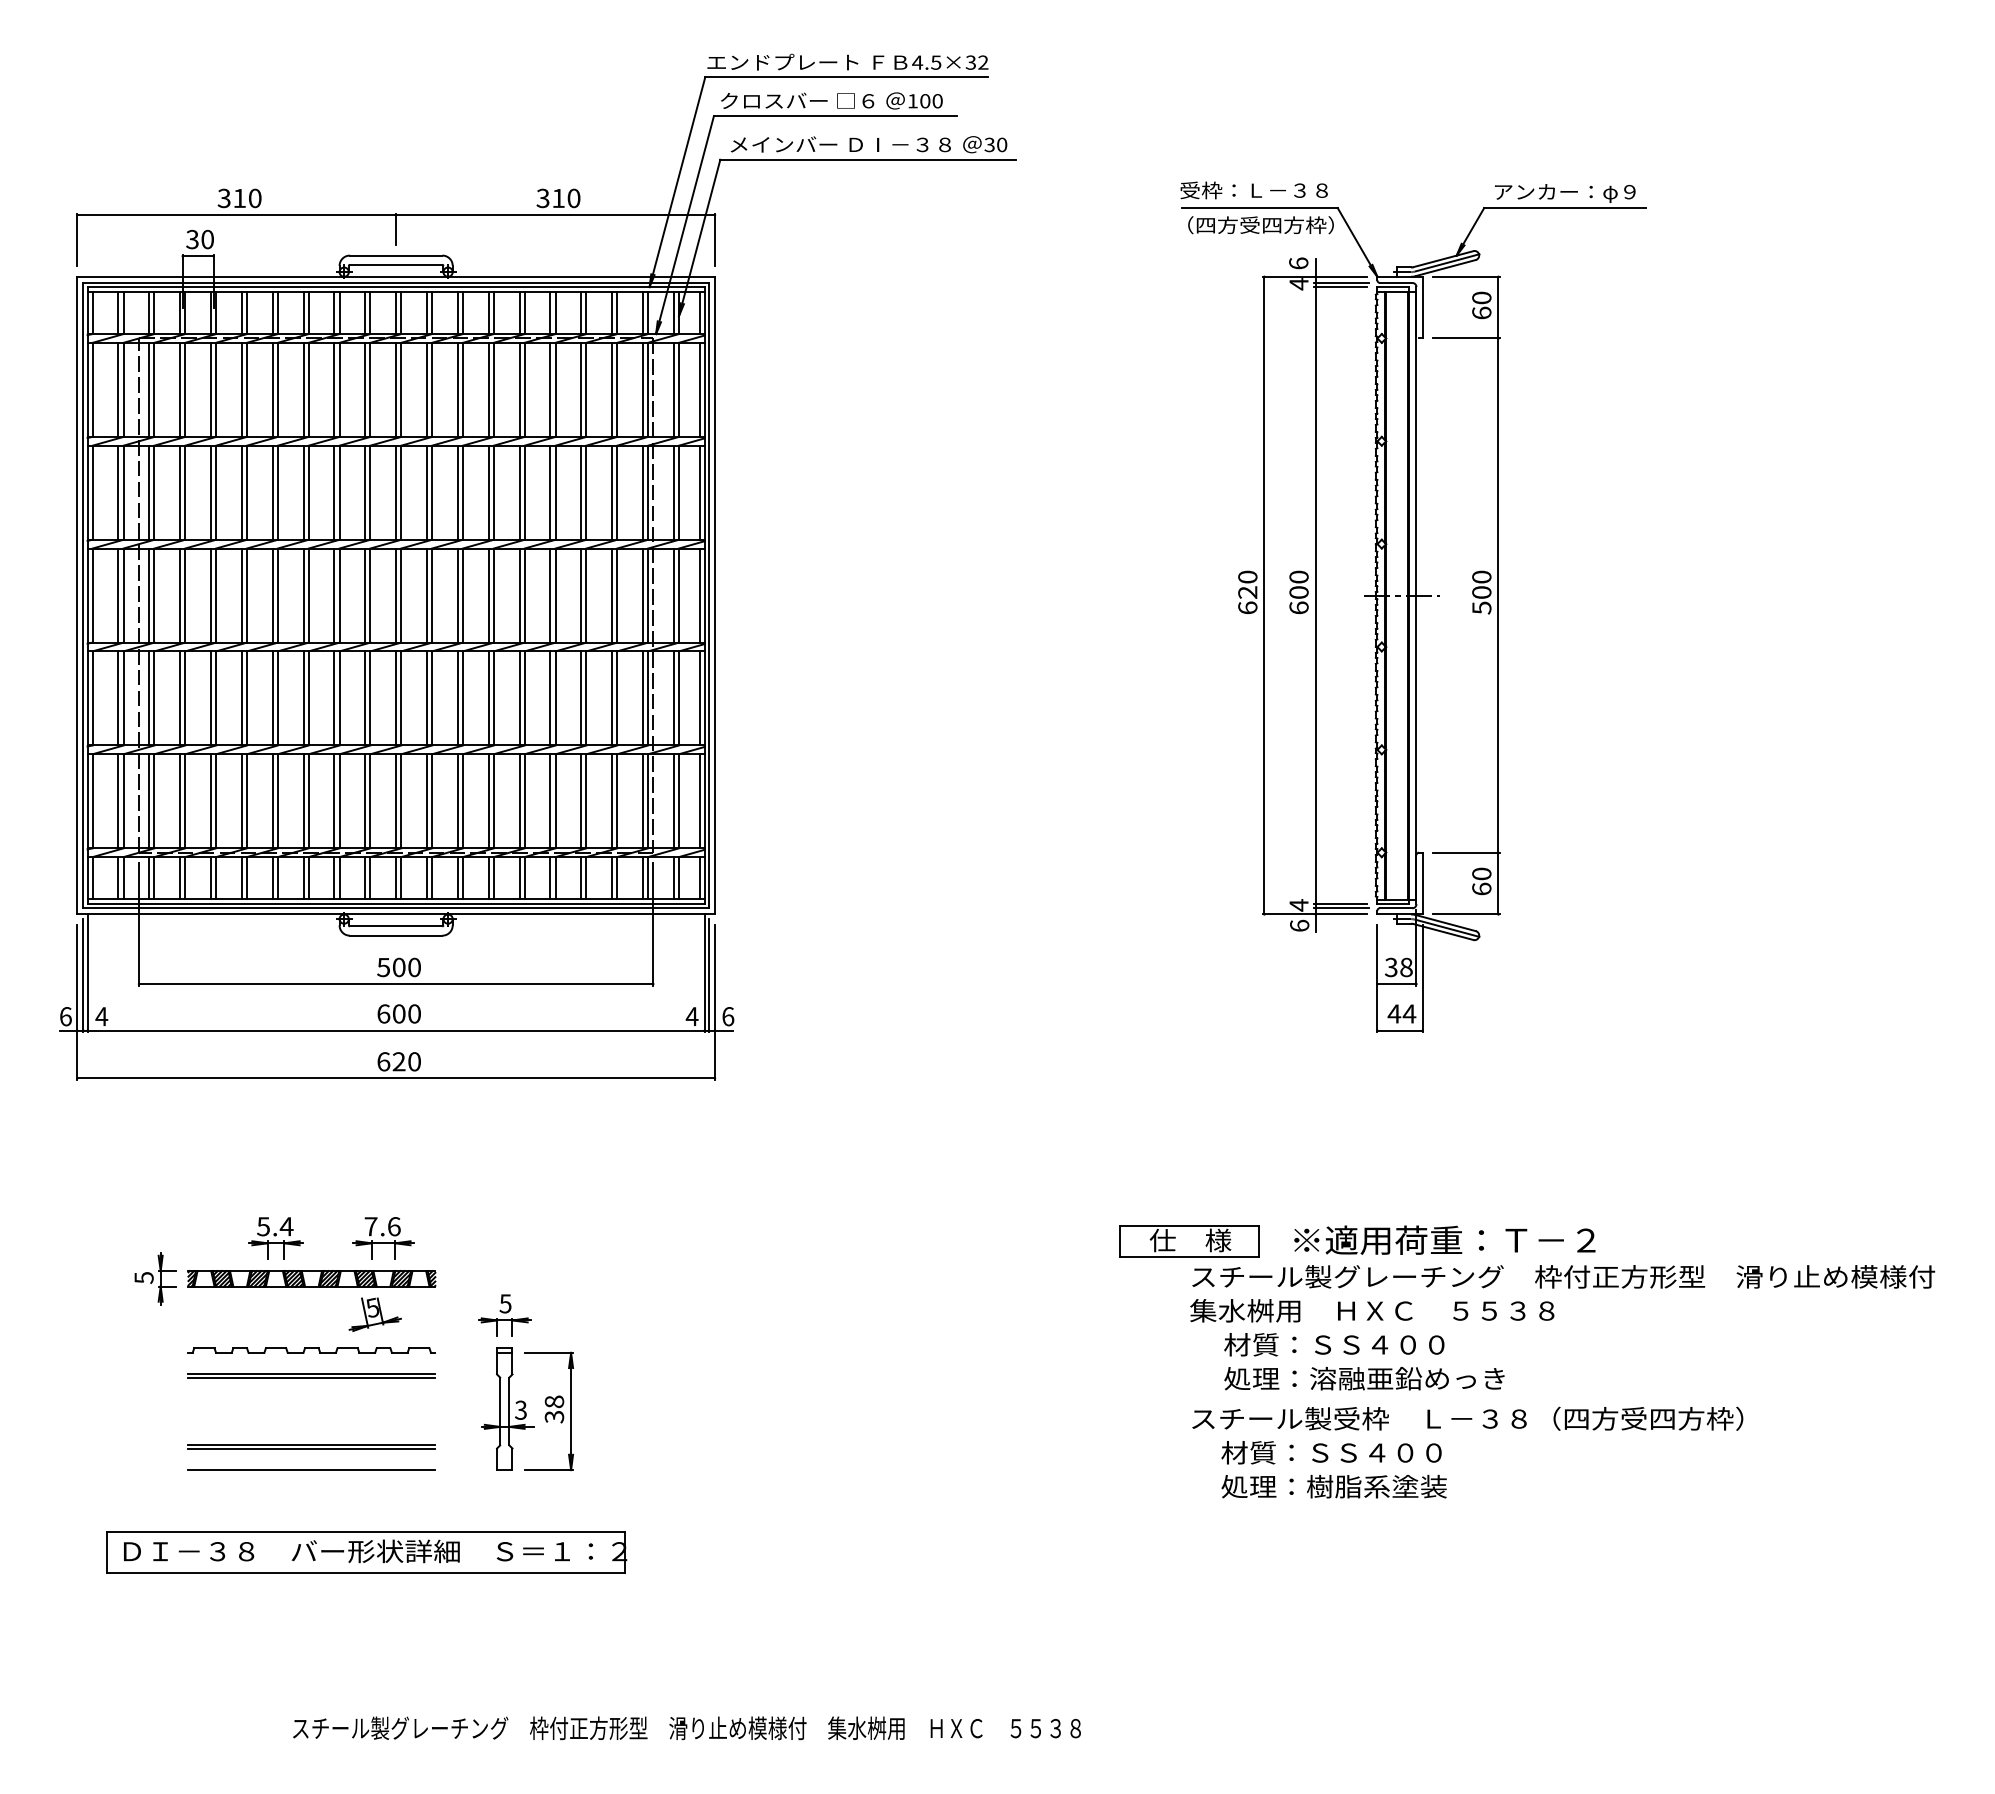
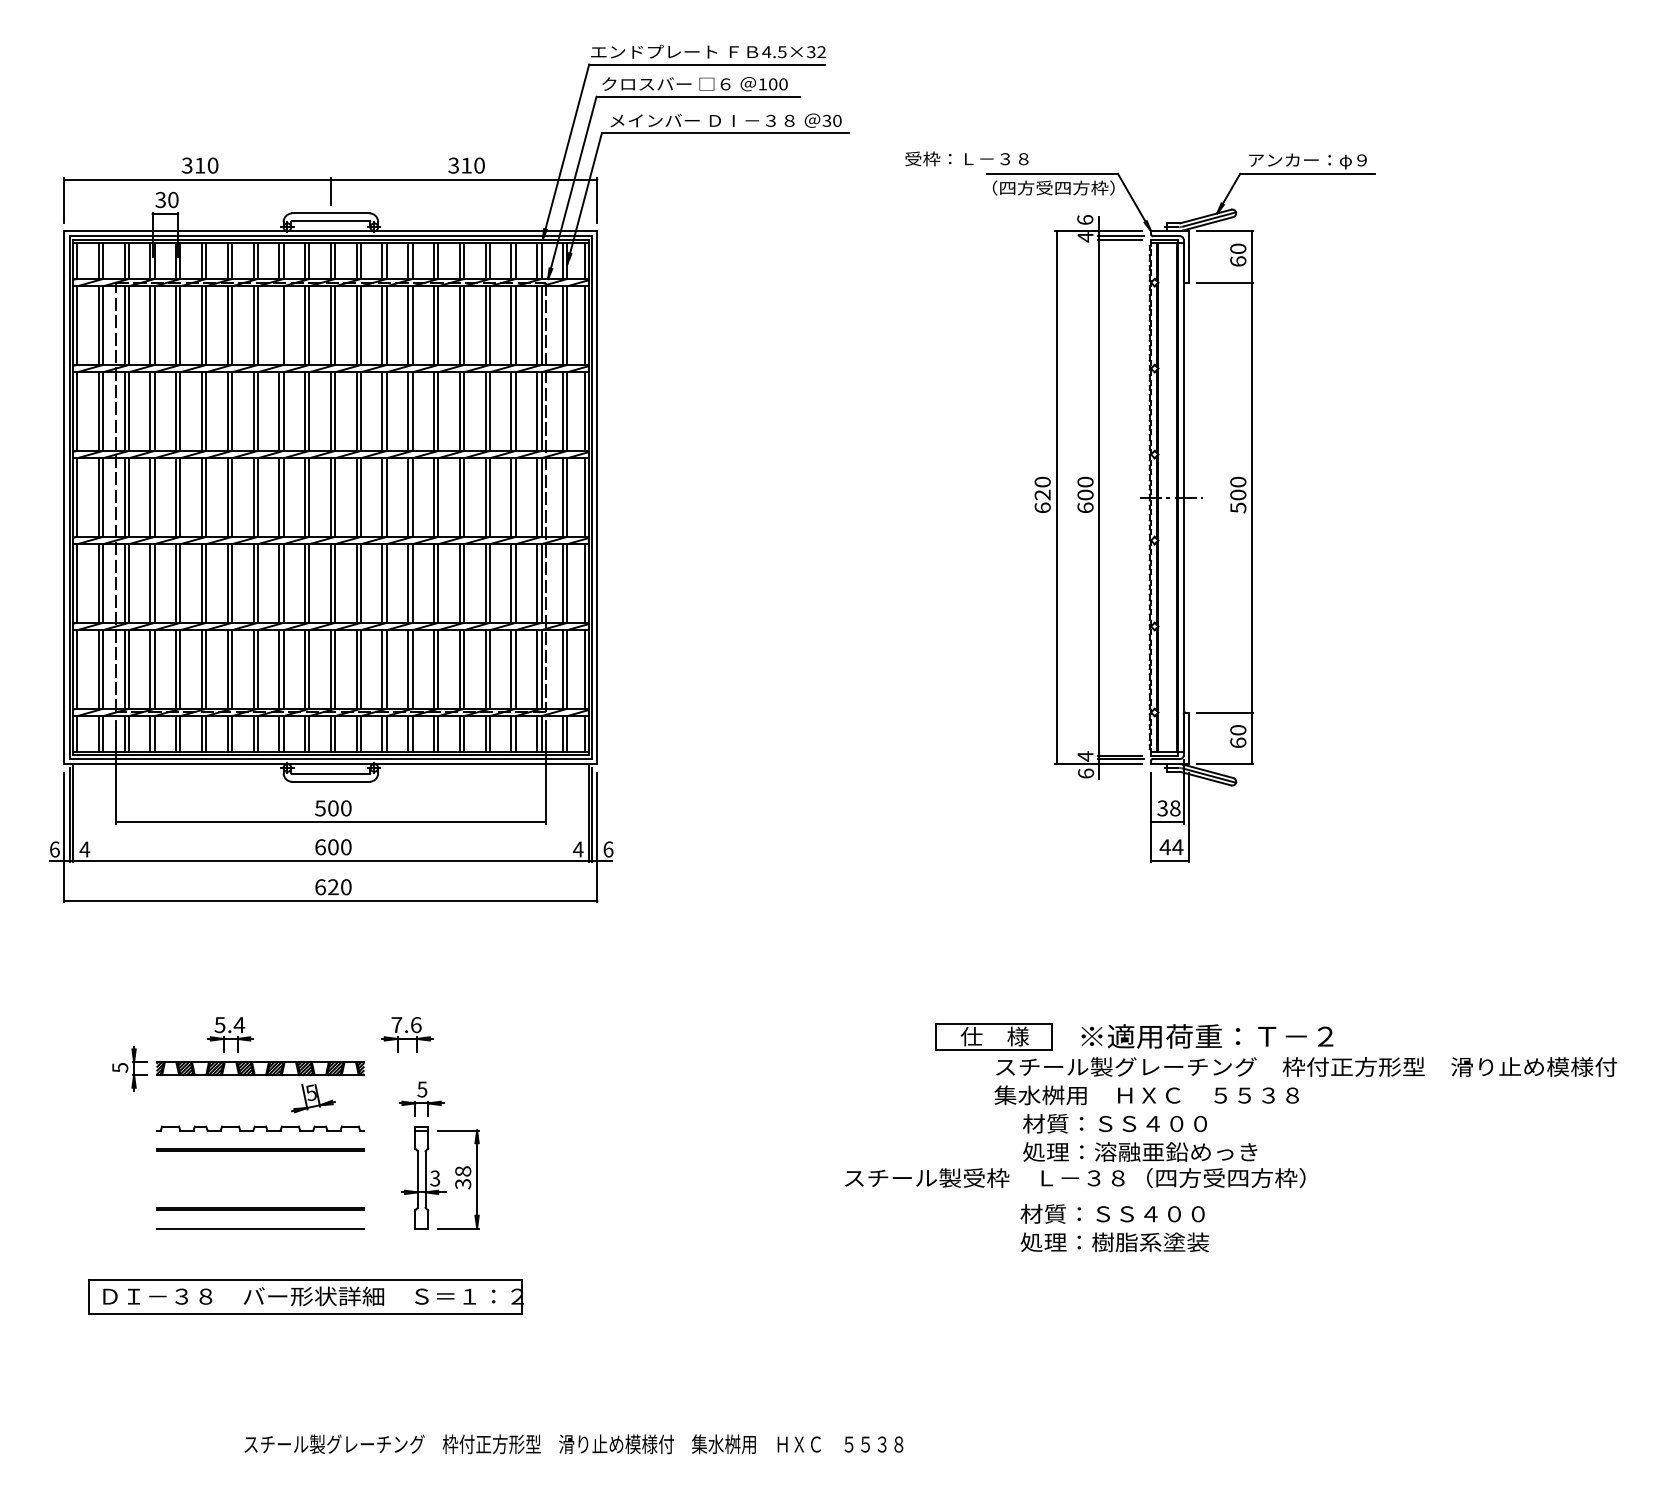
text: (1253, 190) -> (966, 159), moved
line: (334, 389) -> (279, 325), removed
part: (383, 1238) -> (407, 1034), moved
text: (1467, 1418) -> (1075, 1177), moved

